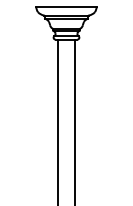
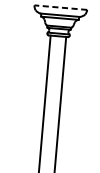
line: (66, 6) -> (60, 7), solid -> dashed

